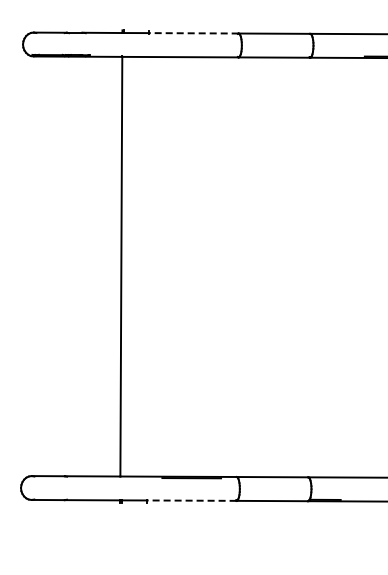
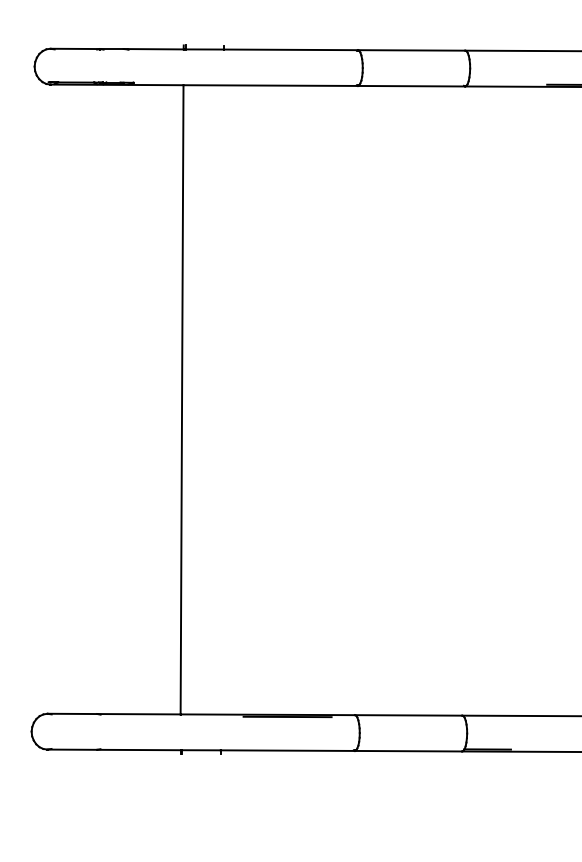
line: (193, 33) -> (290, 50), dashed -> solid
line: (191, 500) -> (287, 750), dashed -> solid

